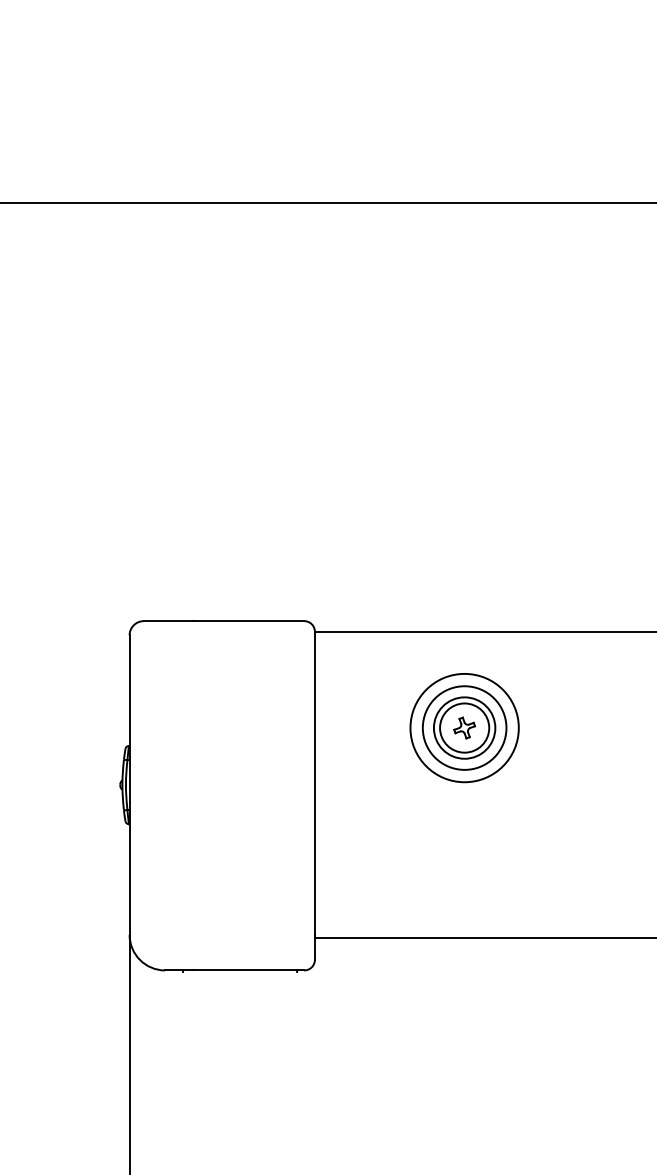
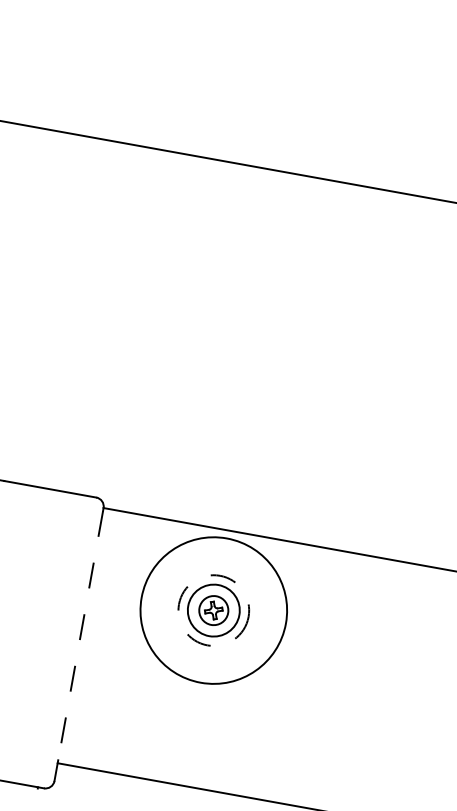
circle: (464, 727) -> (213, 610), size x0.7
circle: (464, 727) -> (213, 610), size x1.6
circle: (464, 727) -> (213, 610), solid -> dashed
line: (314, 785) -> (80, 635), solid -> dashed

